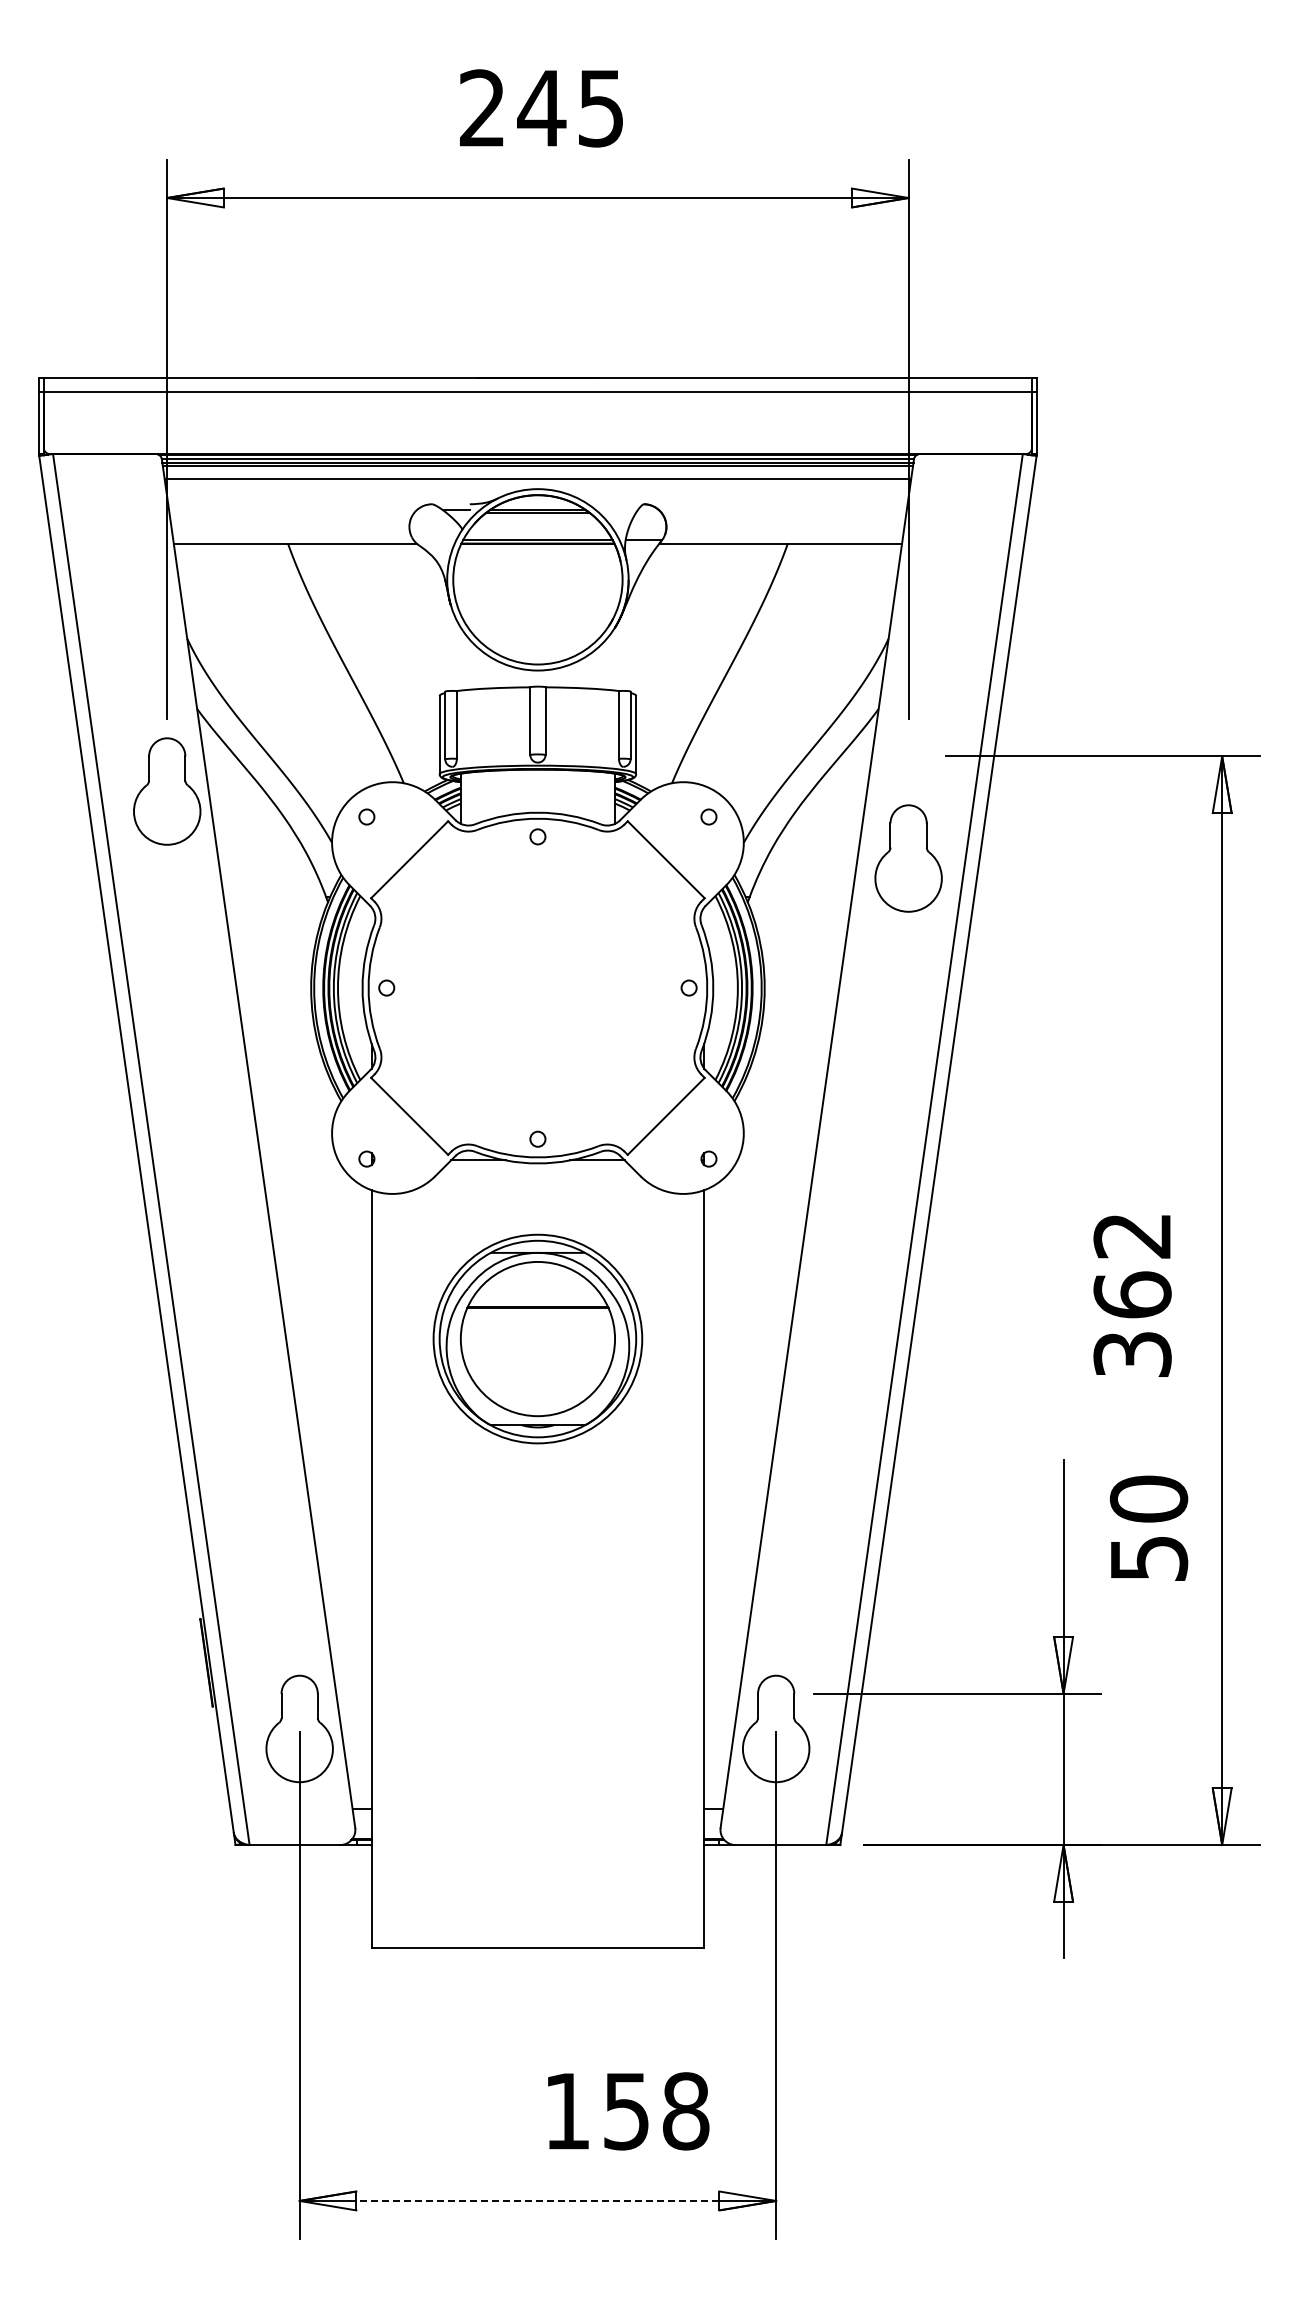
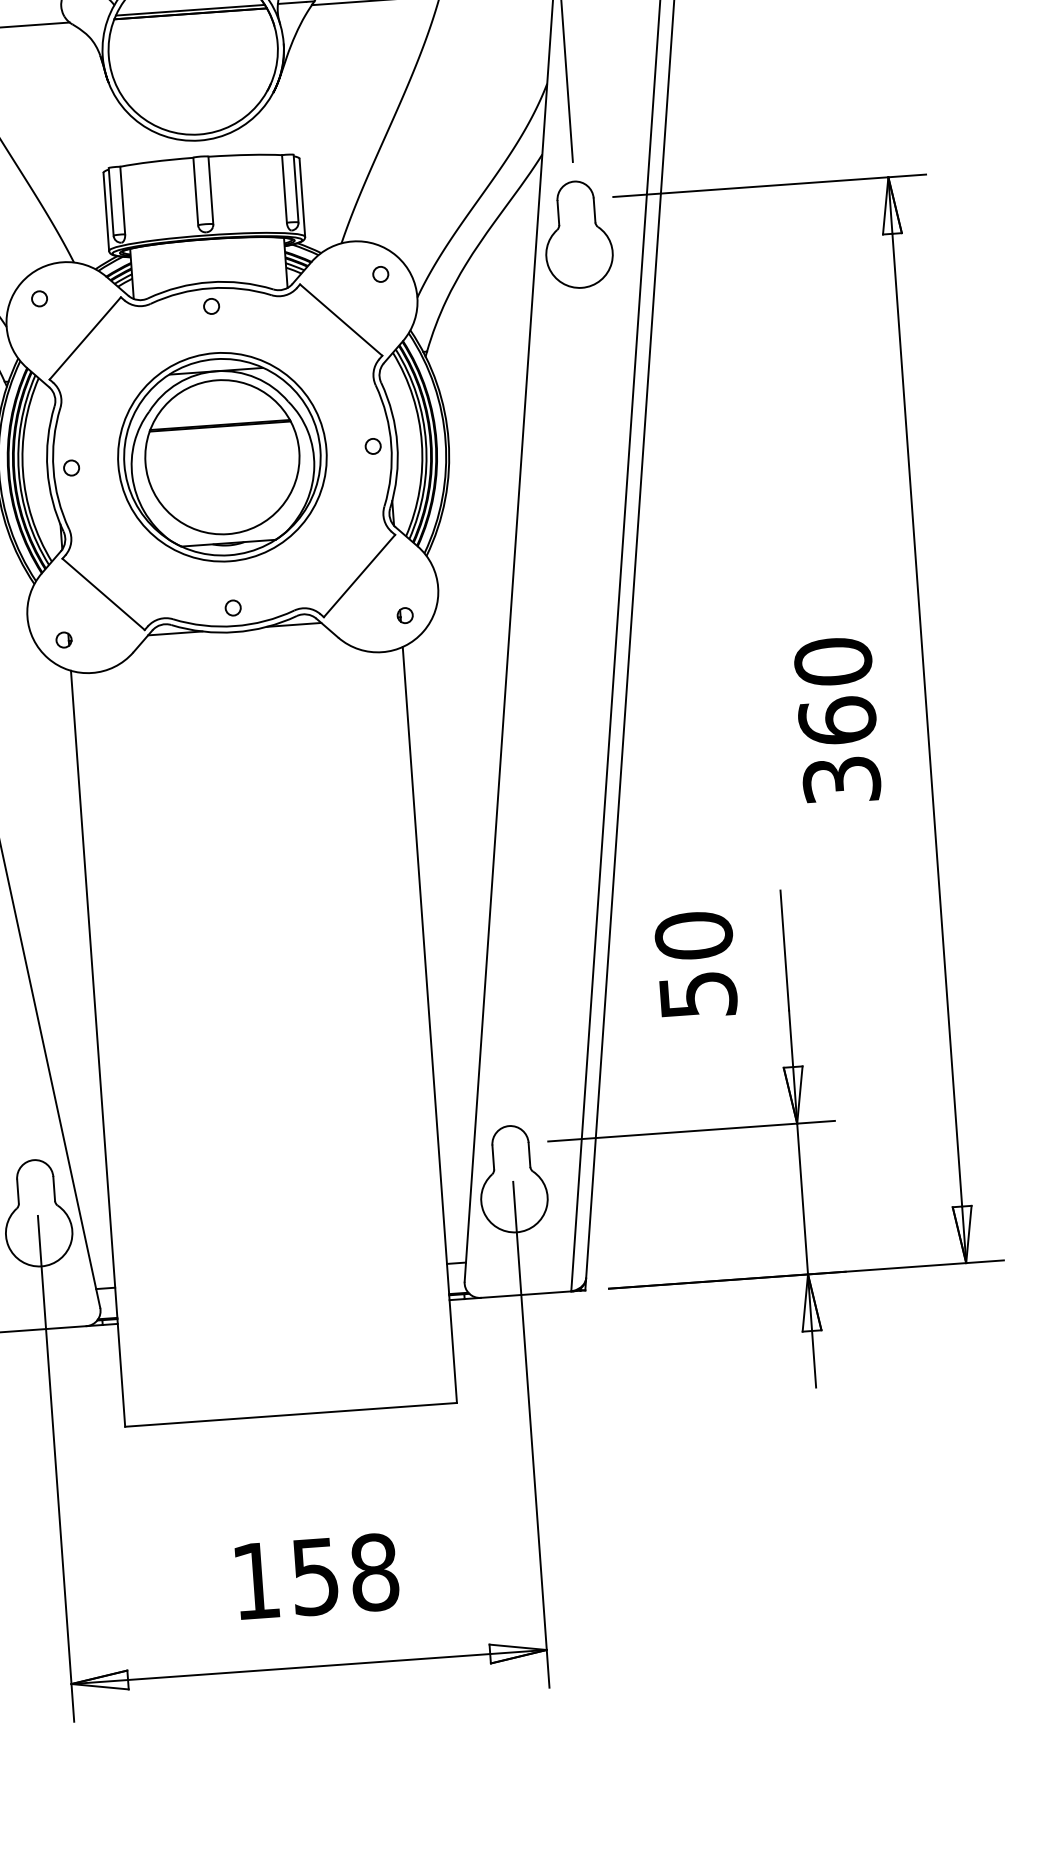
part: (908, 858) -> (577, 234), moved
text: (1132, 1235) -> (833, 661), 362 -> 360
part: (537, 1338) -> (221, 456), moved
text: (1148, 1527) -> (695, 964), moved
text: (628, 2111) -> (317, 1576), moved
line: (537, 2200) -> (308, 1666), dashed -> solid

